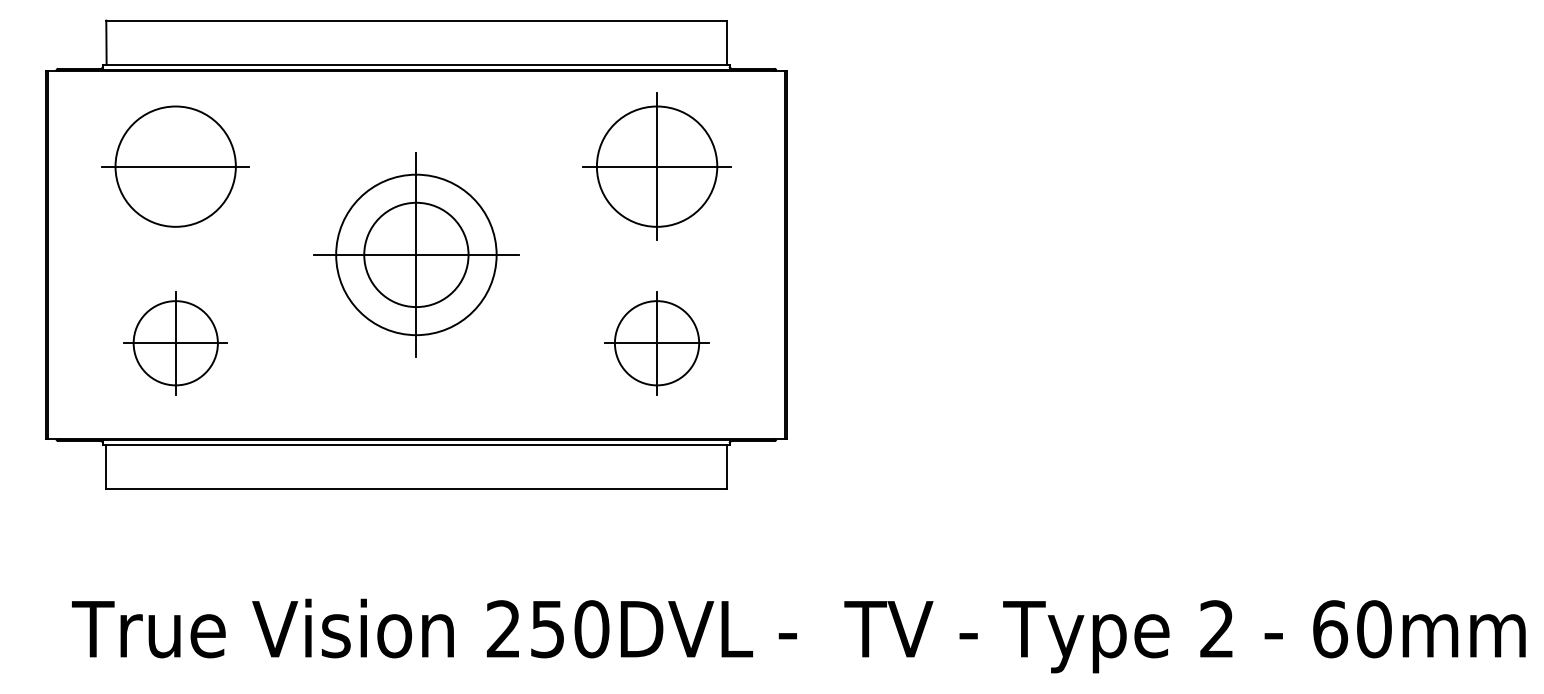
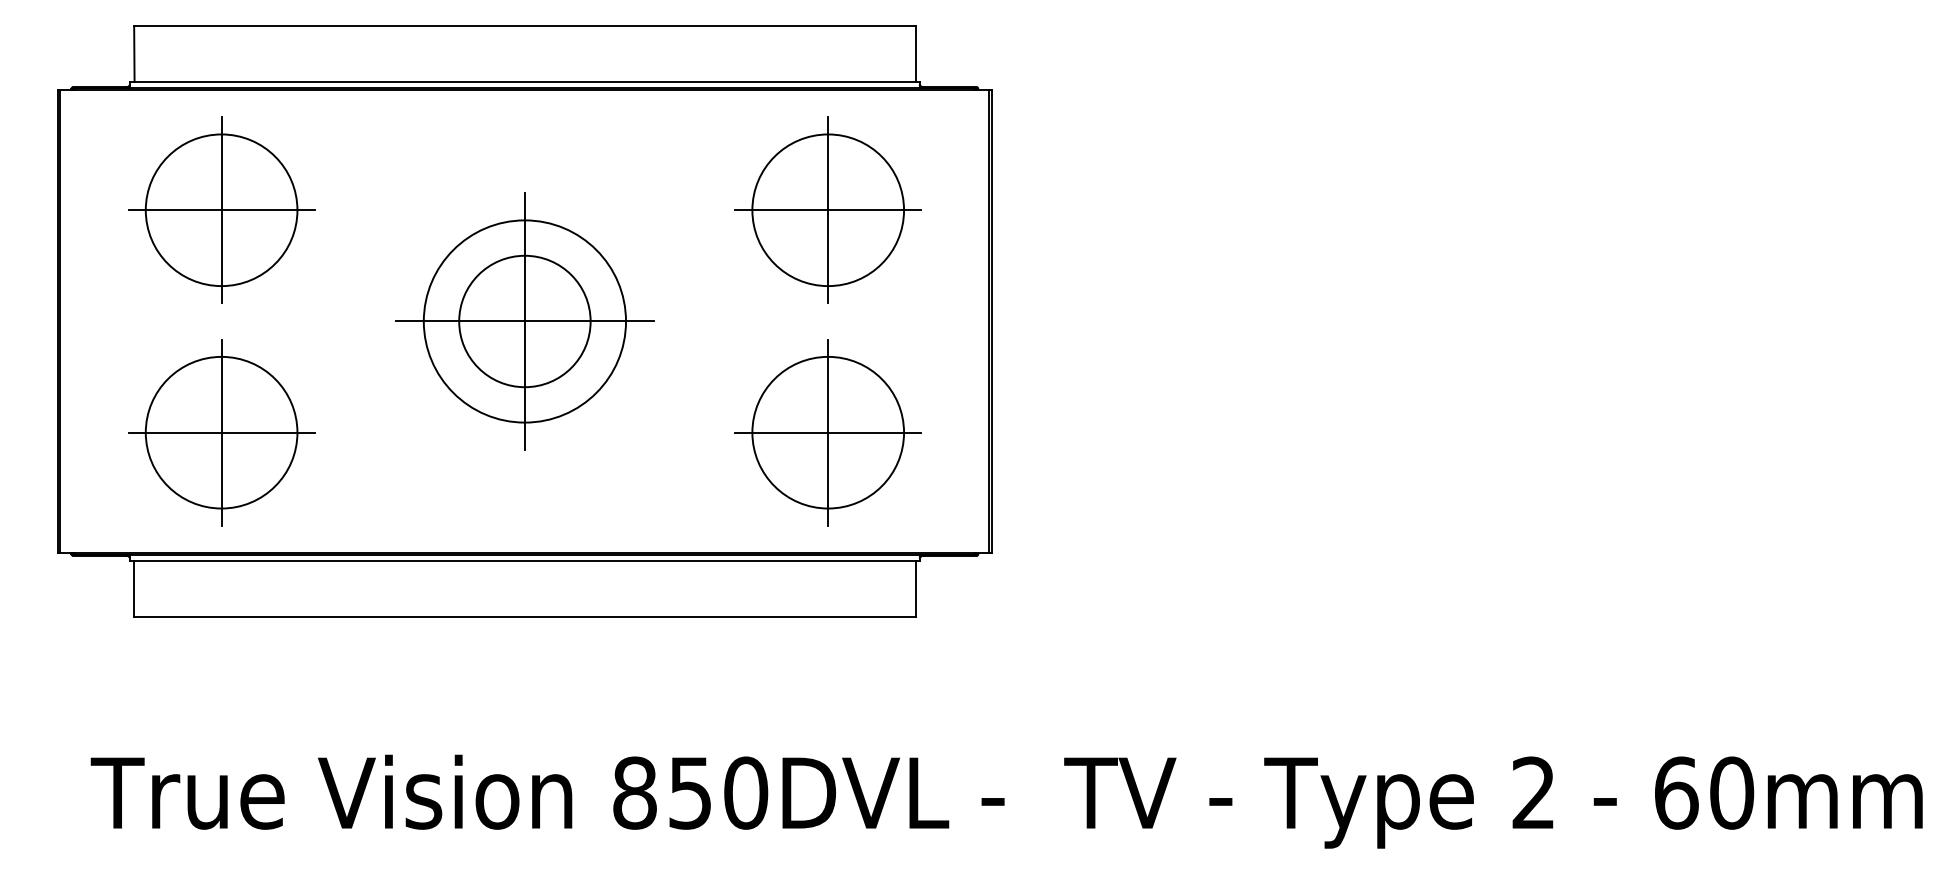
line: (175, 166) -> (221, 210), added
part: (175, 343) -> (221, 432), size x1.43
part: (656, 343) -> (827, 432), size x1.43
text: (503, 628) -> (634, 792), 250DVL -> 850DVL

